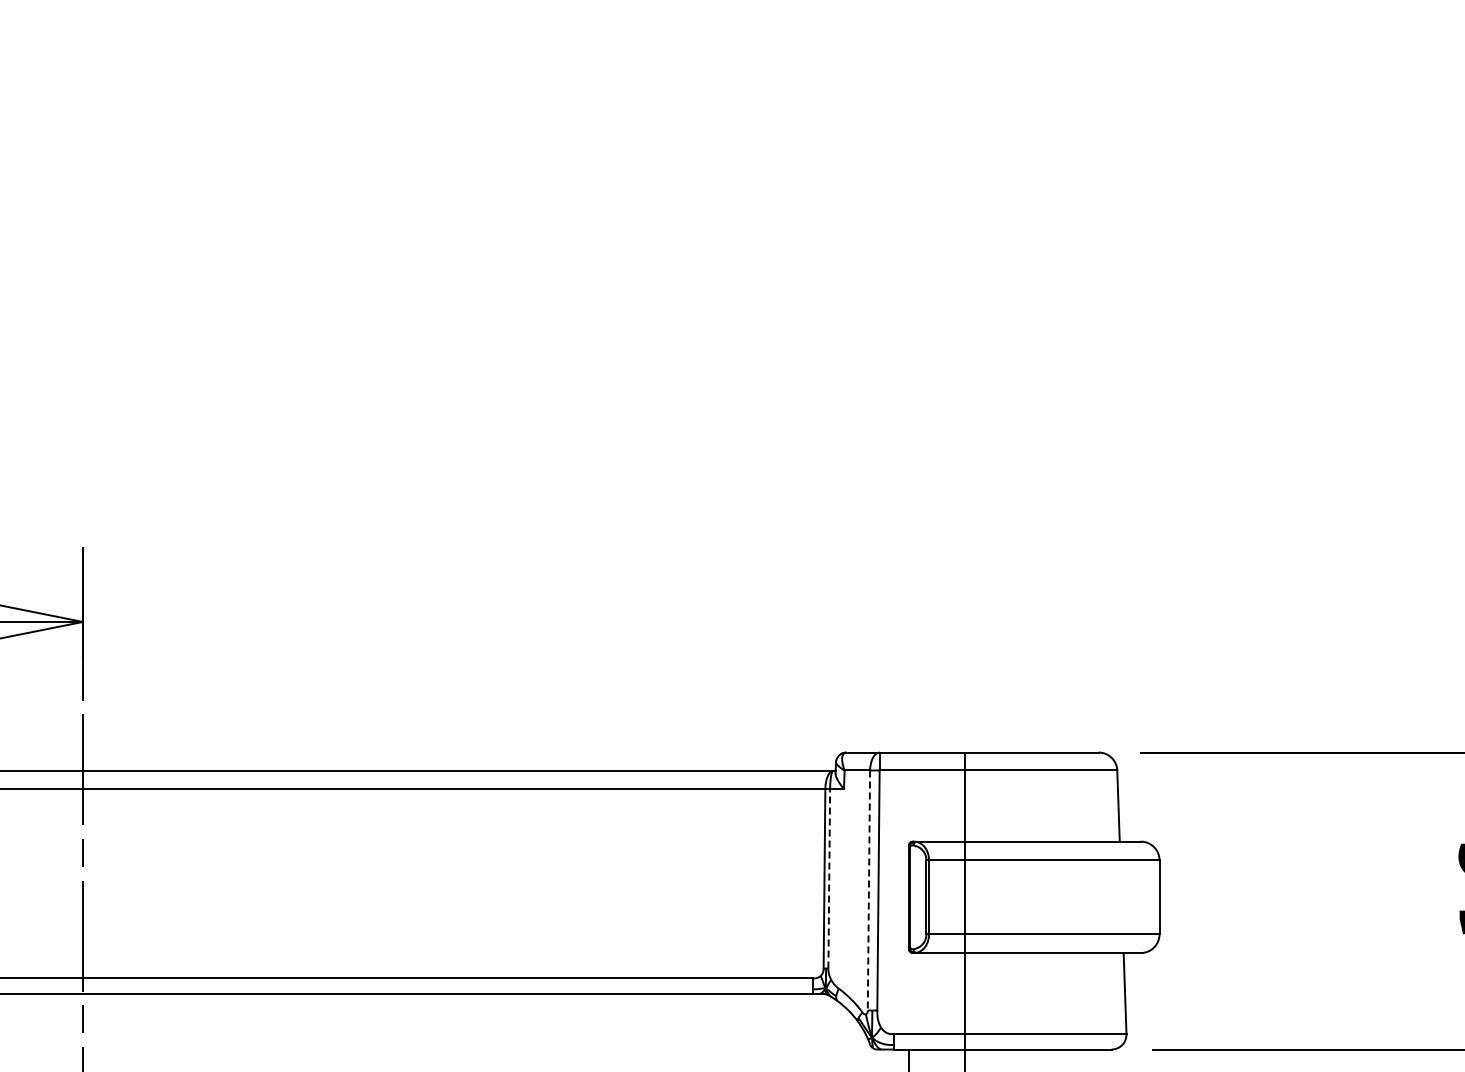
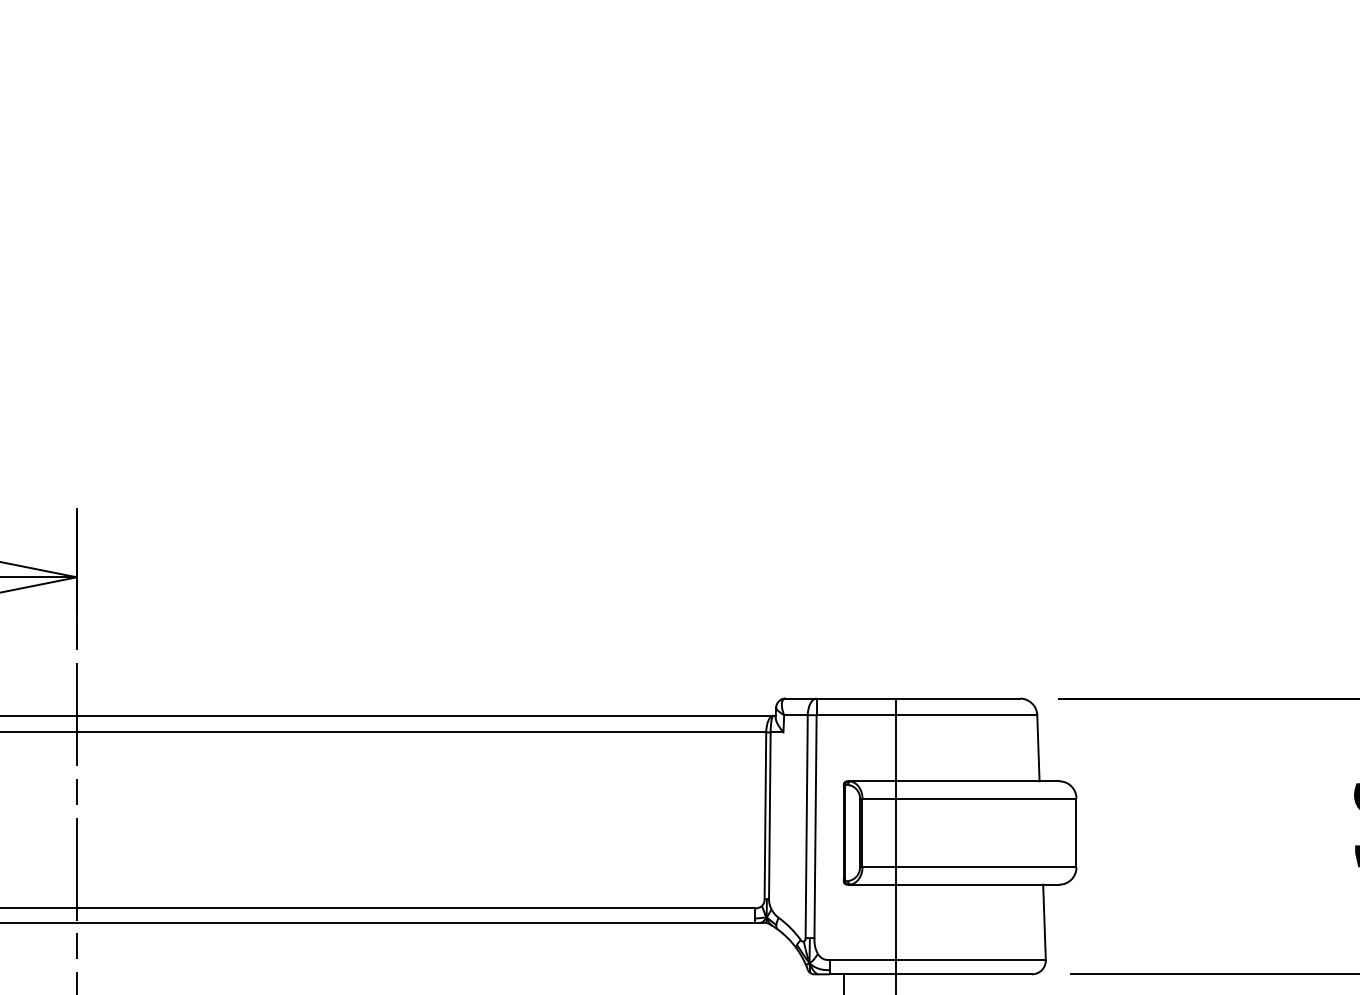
line: (829, 878) -> (770, 815), dashed -> solid
line: (868, 891) -> (806, 827), dashed -> solid

